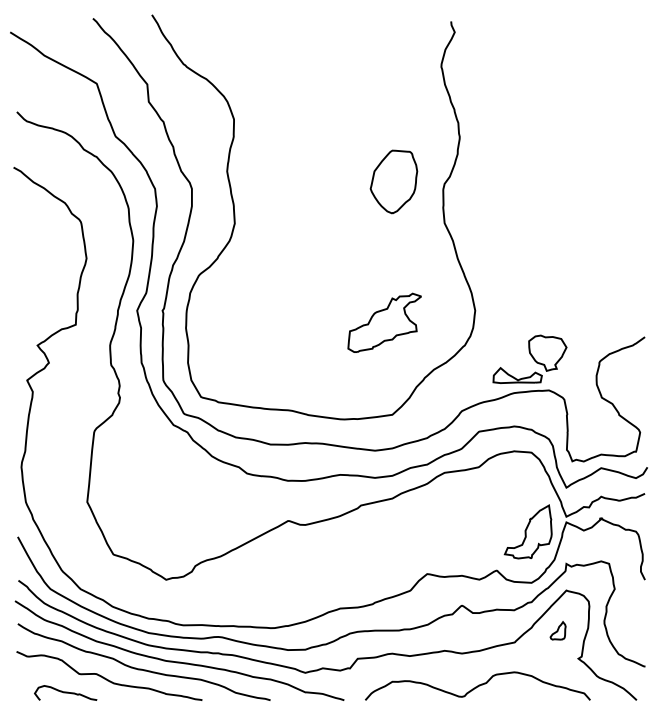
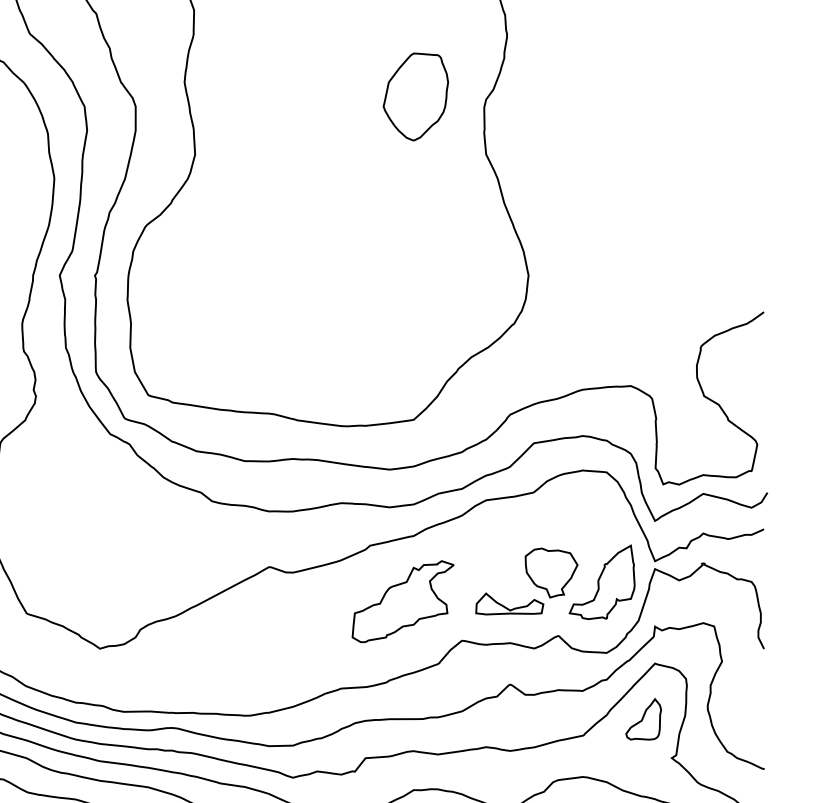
part: (384, 322) -> (402, 601), moved
part: (529, 358) -> (526, 580), moved
part: (557, 630) -> (642, 718), size x1.67

